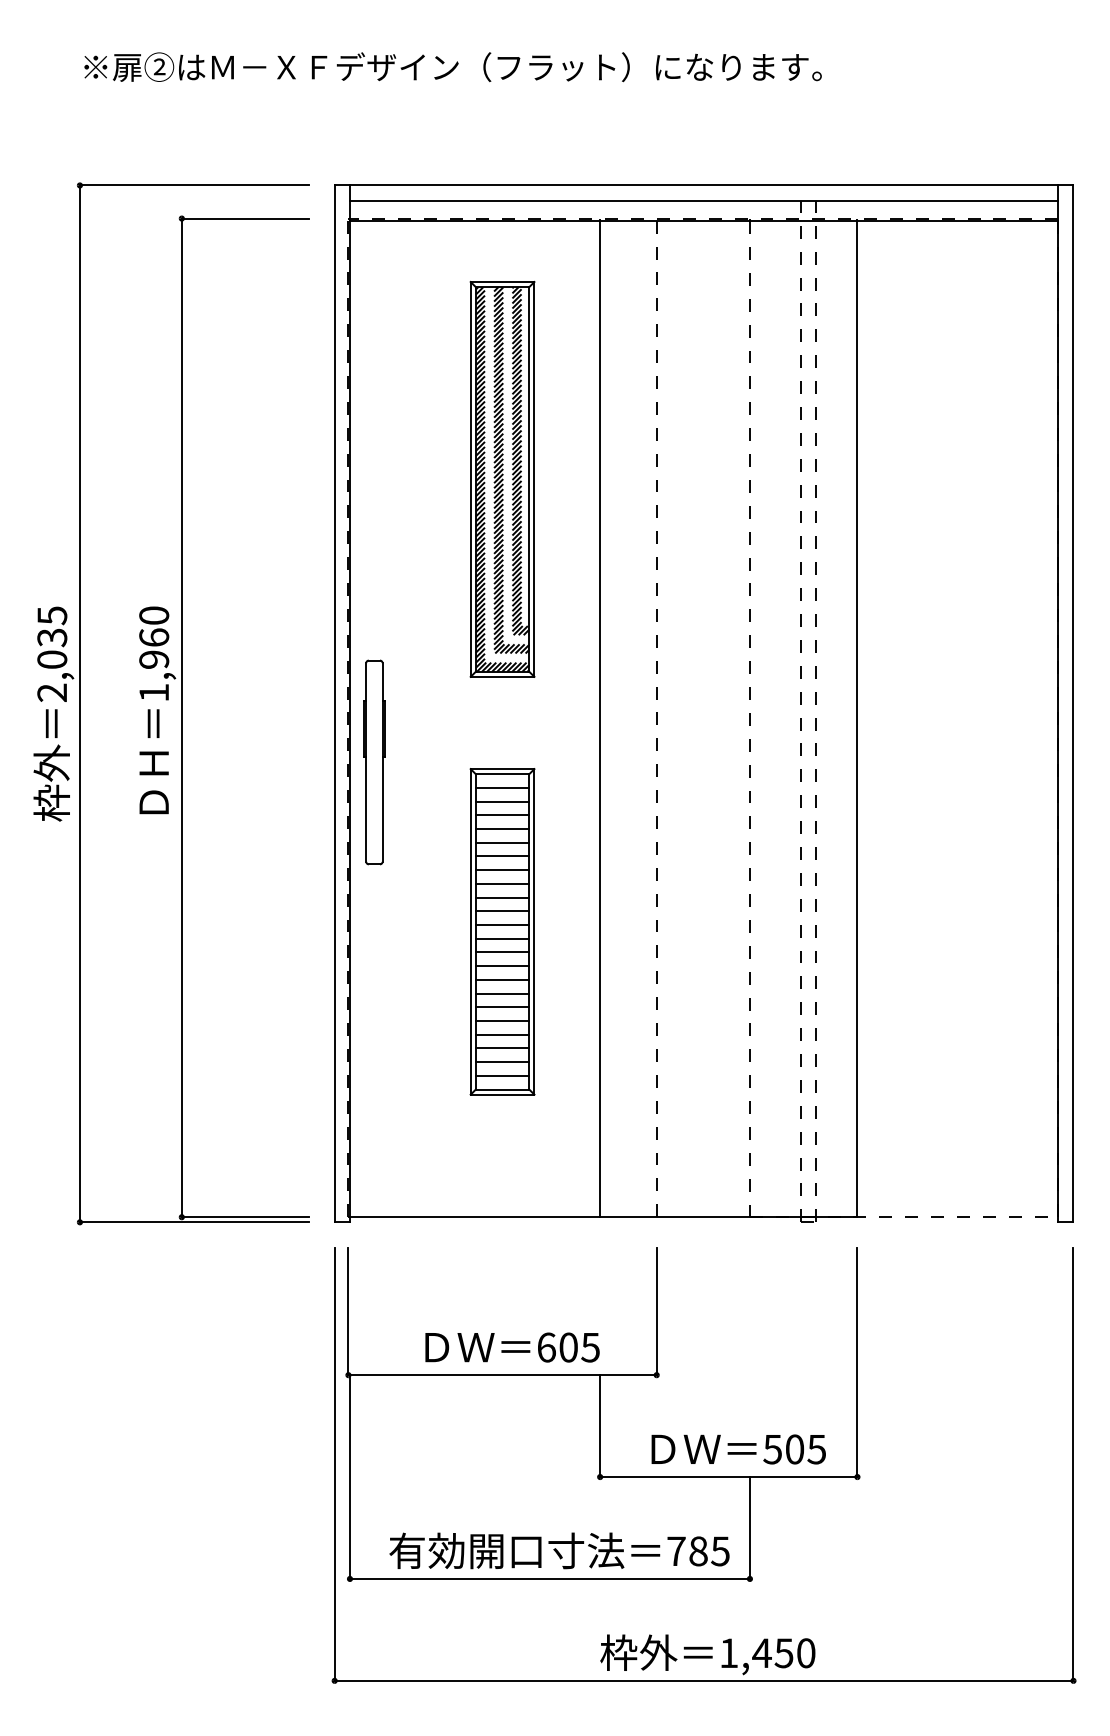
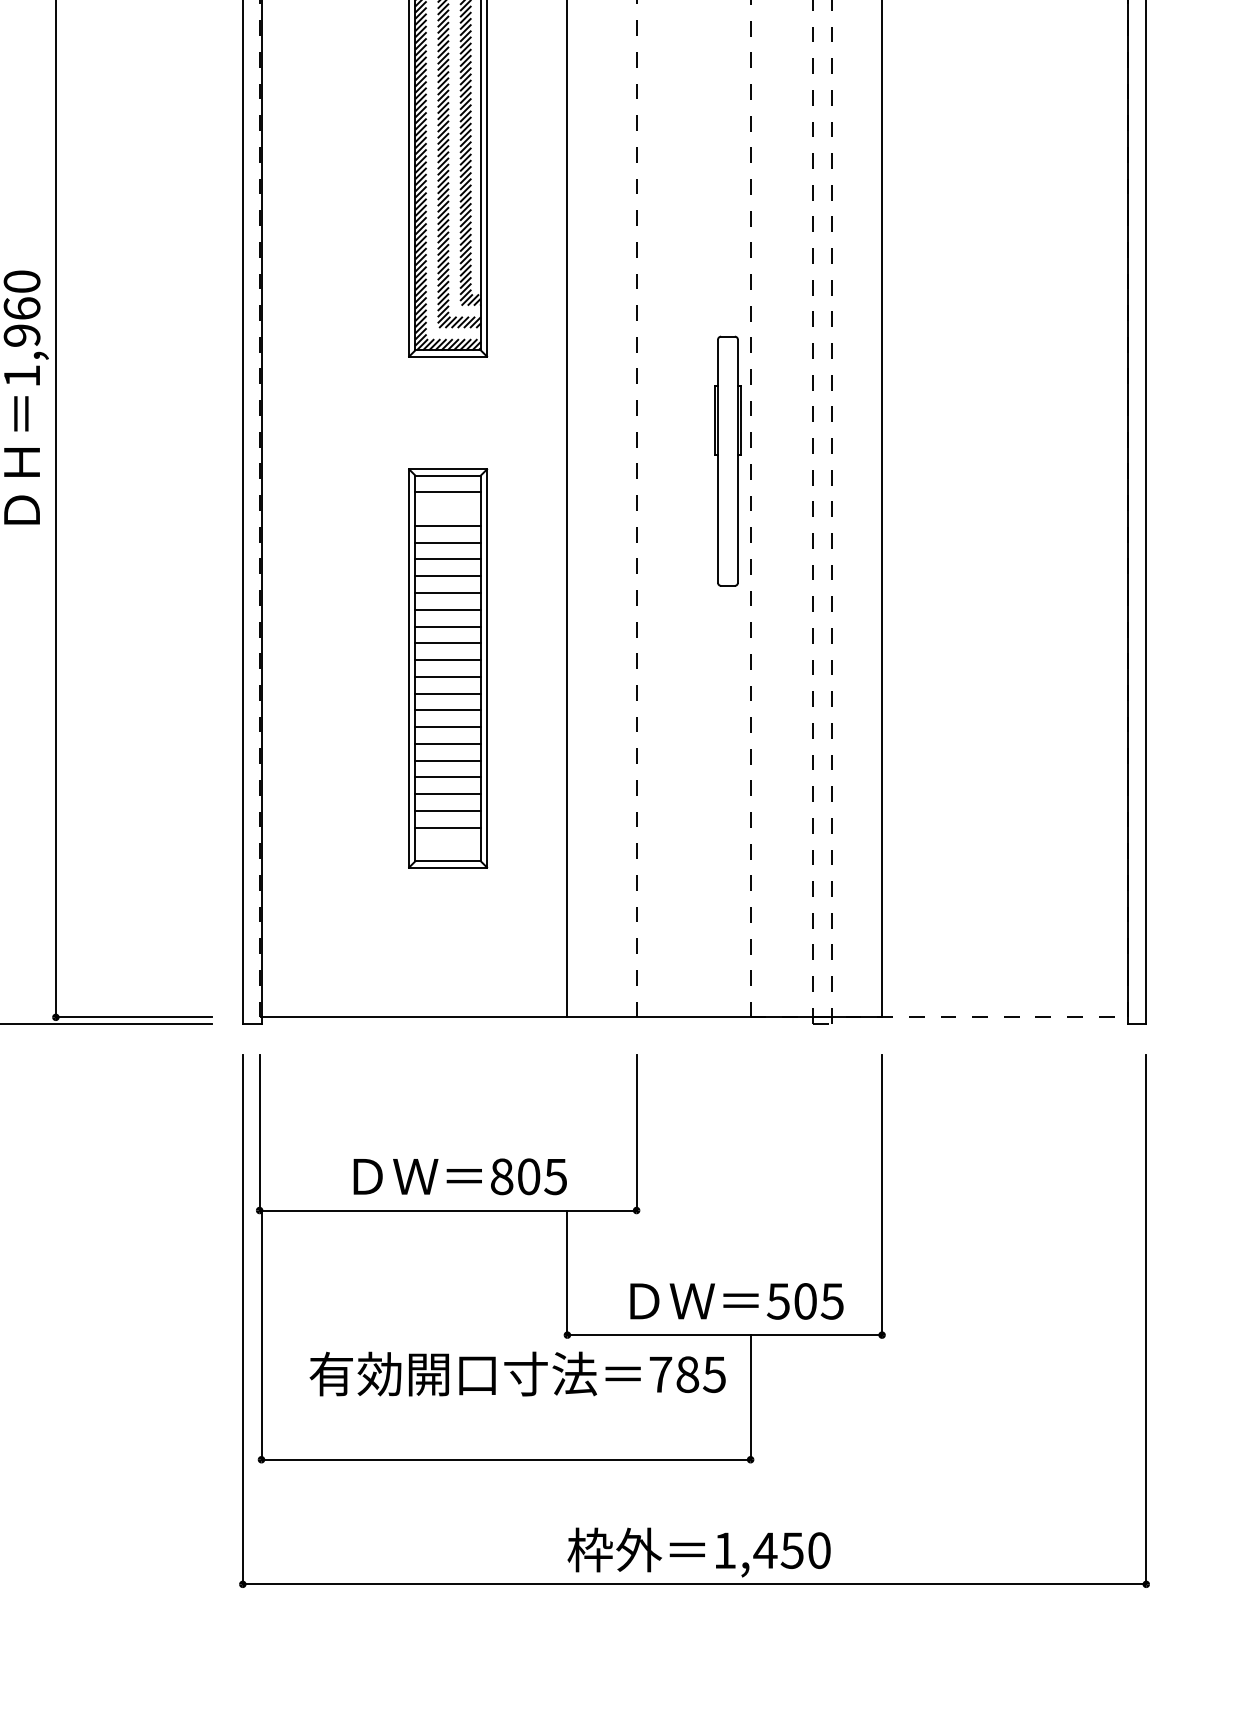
part: (374, 762) -> (728, 461), moved
line: (502, 801) -> (448, 508), removed
line: (502, 1075) -> (448, 844), removed
text: (546, 1347) -> (501, 1176), 605 -> 805
text: (559, 1550) -> (517, 1373), moved

